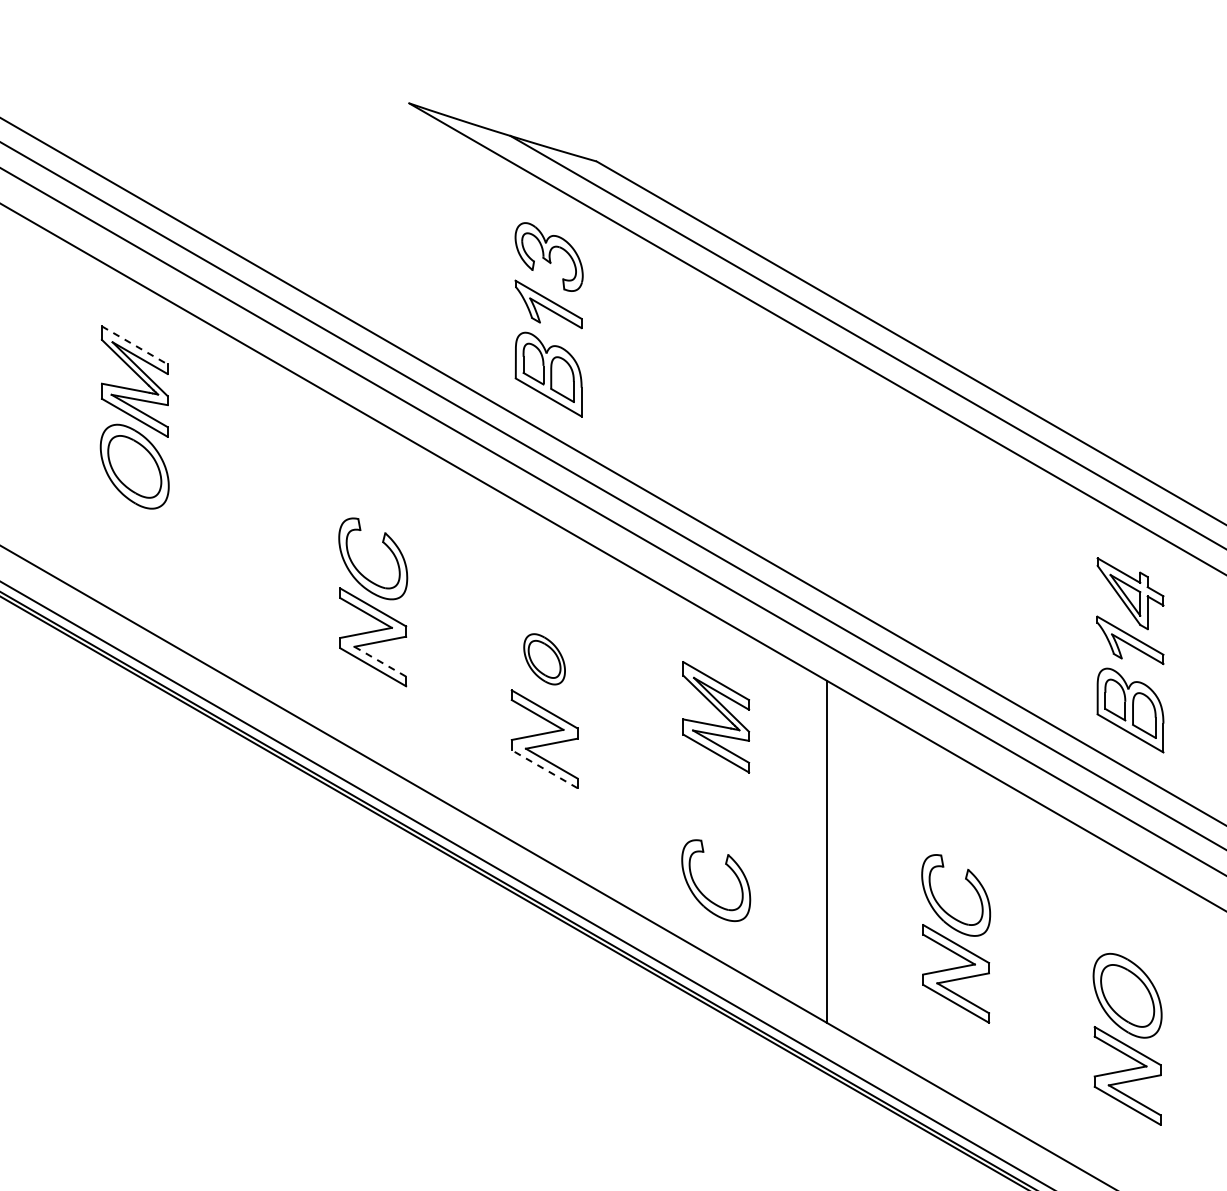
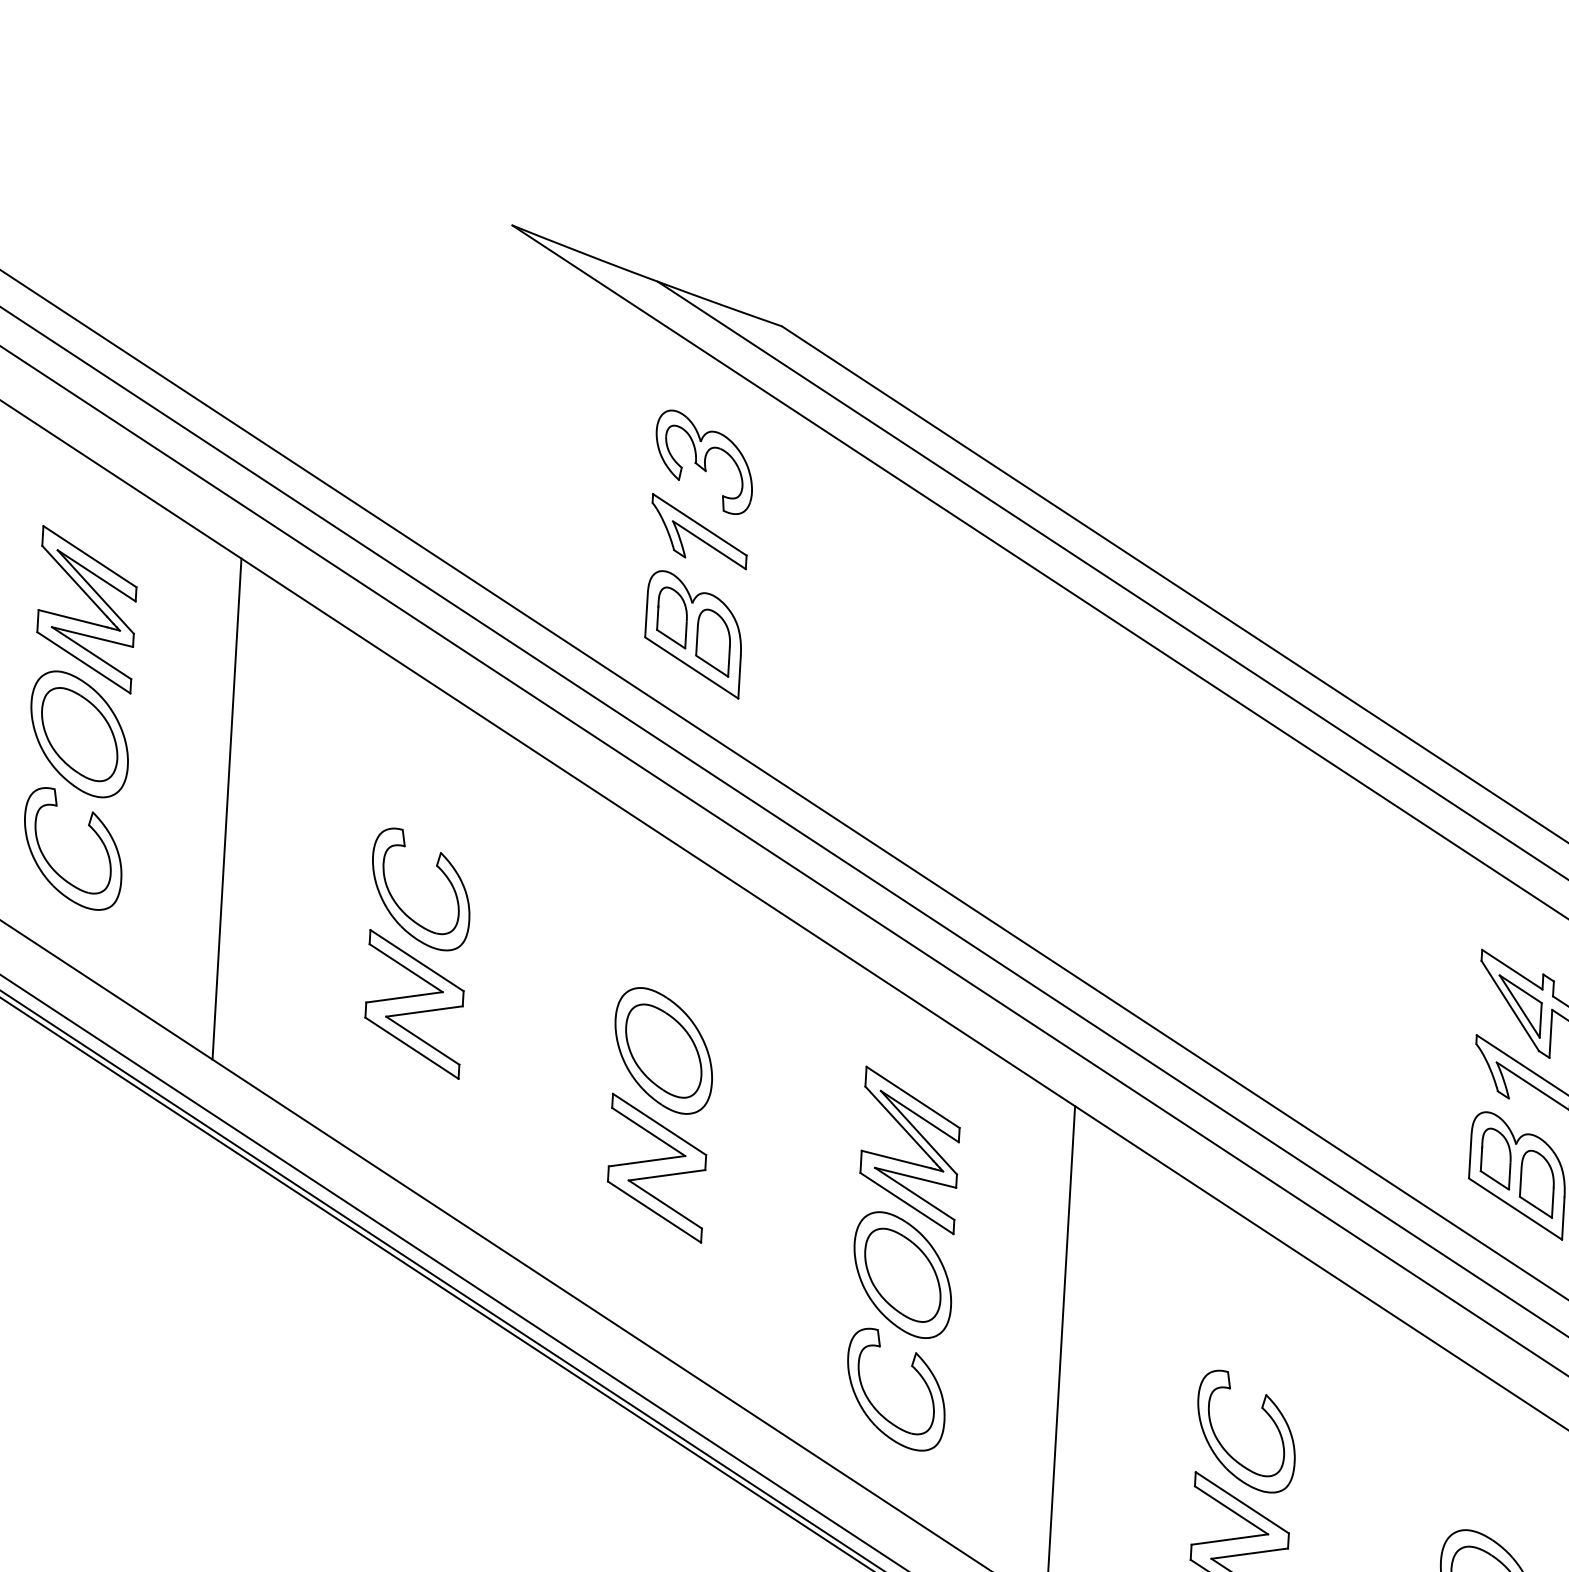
line: (134, 345) -> (89, 556), dashed -> solid
line: (237, 511) -> (226, 808), added
part: (146, 531) -> (91, 830), added
part: (544, 659) -> (663, 1051), size x1.67
line: (380, 661) -> (423, 1040), dashed -> solid
line: (544, 769) -> (654, 1212), dashed -> solid
part: (716, 802) -> (903, 1275), added

